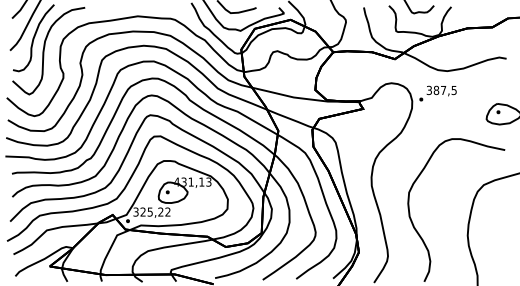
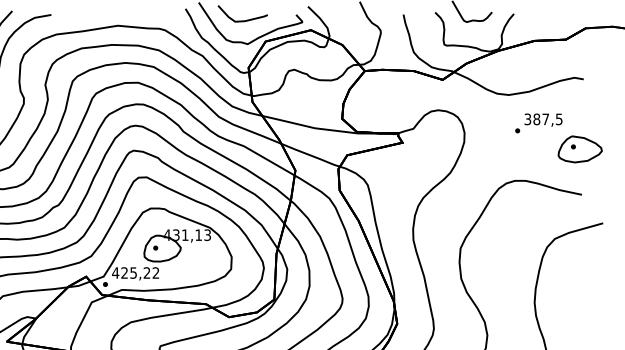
text: (437, 93) -> (538, 123), moved
text: (135, 211) -> (114, 272), 325,22 -> 425,22

